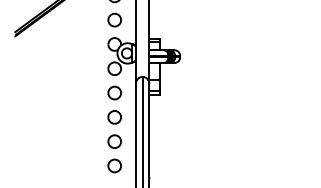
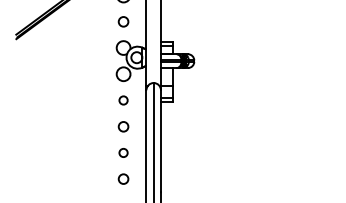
circle: (114, 19) -> (123, 21), size x0.7
circle: (114, 93) -> (123, 100), size x0.6
circle: (114, 117) -> (123, 126), size x0.7
circle: (114, 141) -> (123, 152), size x0.6
circle: (114, 165) -> (123, 178), size x0.7

